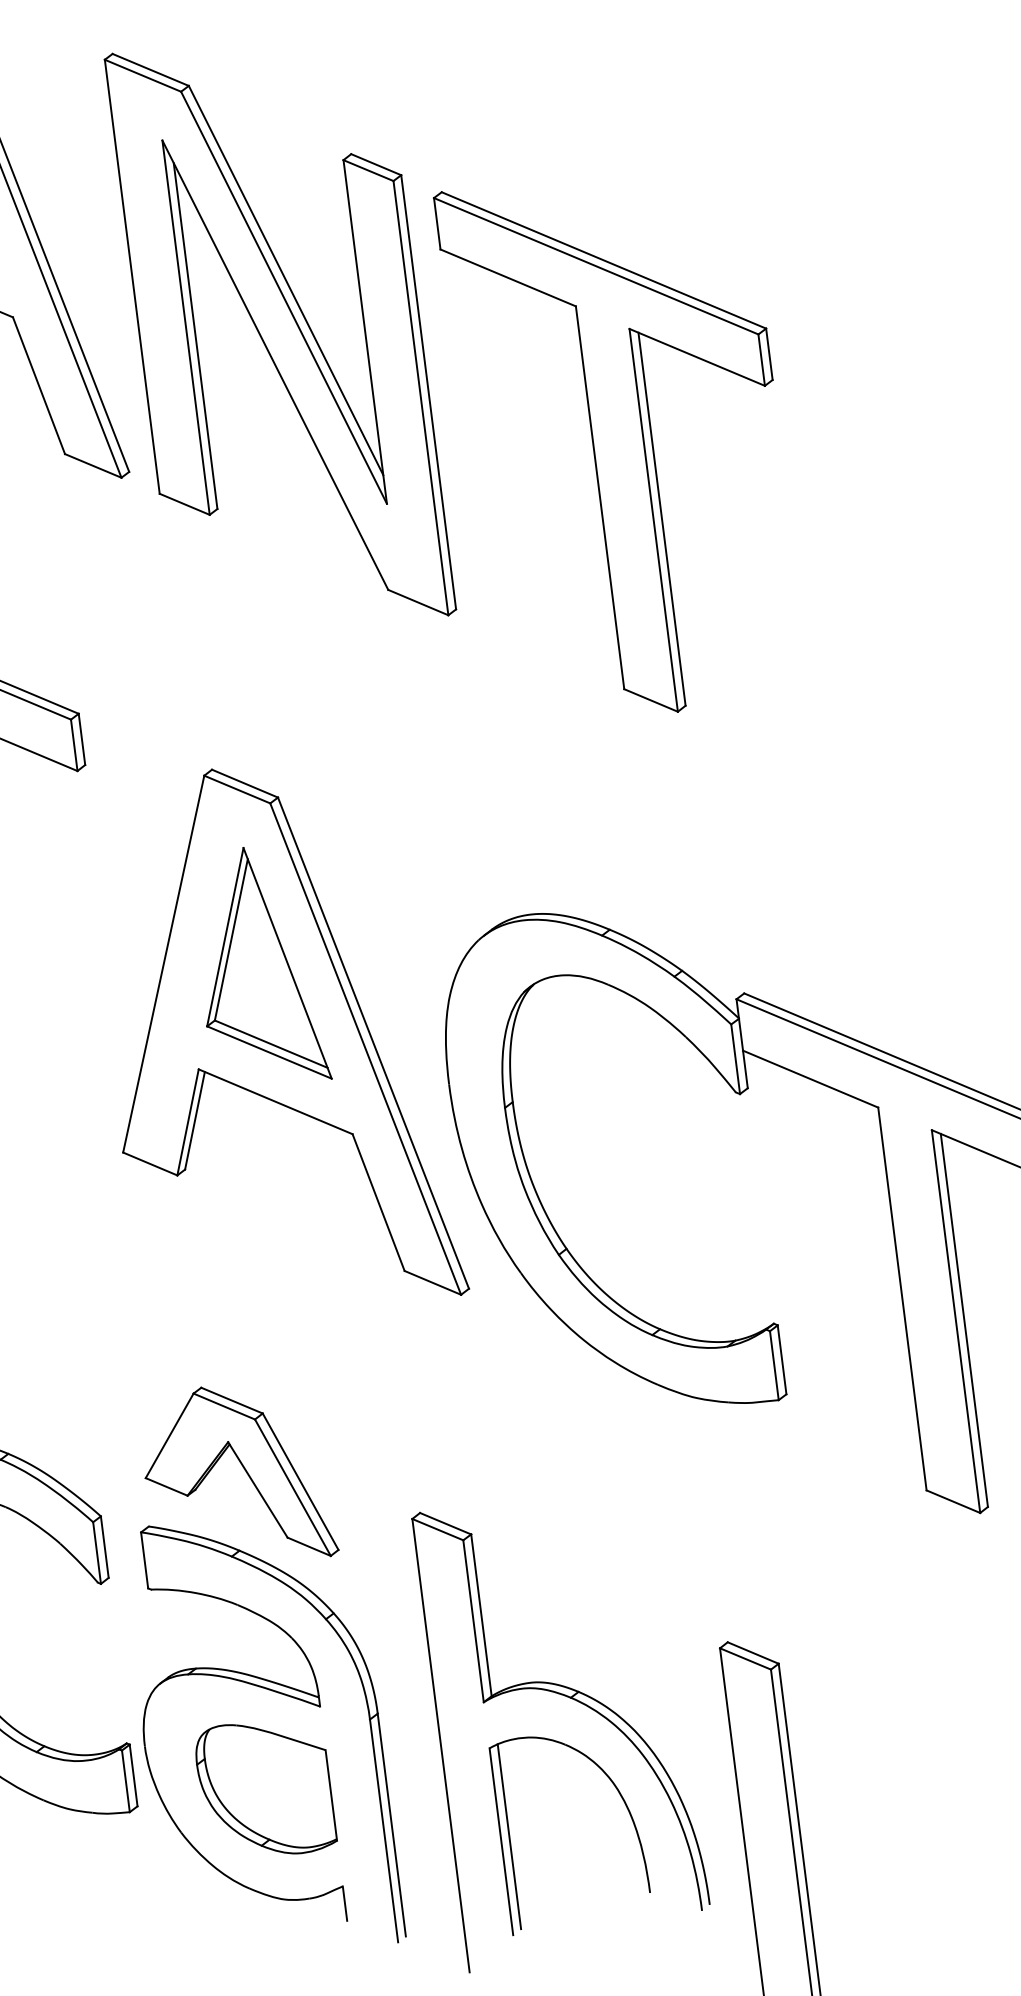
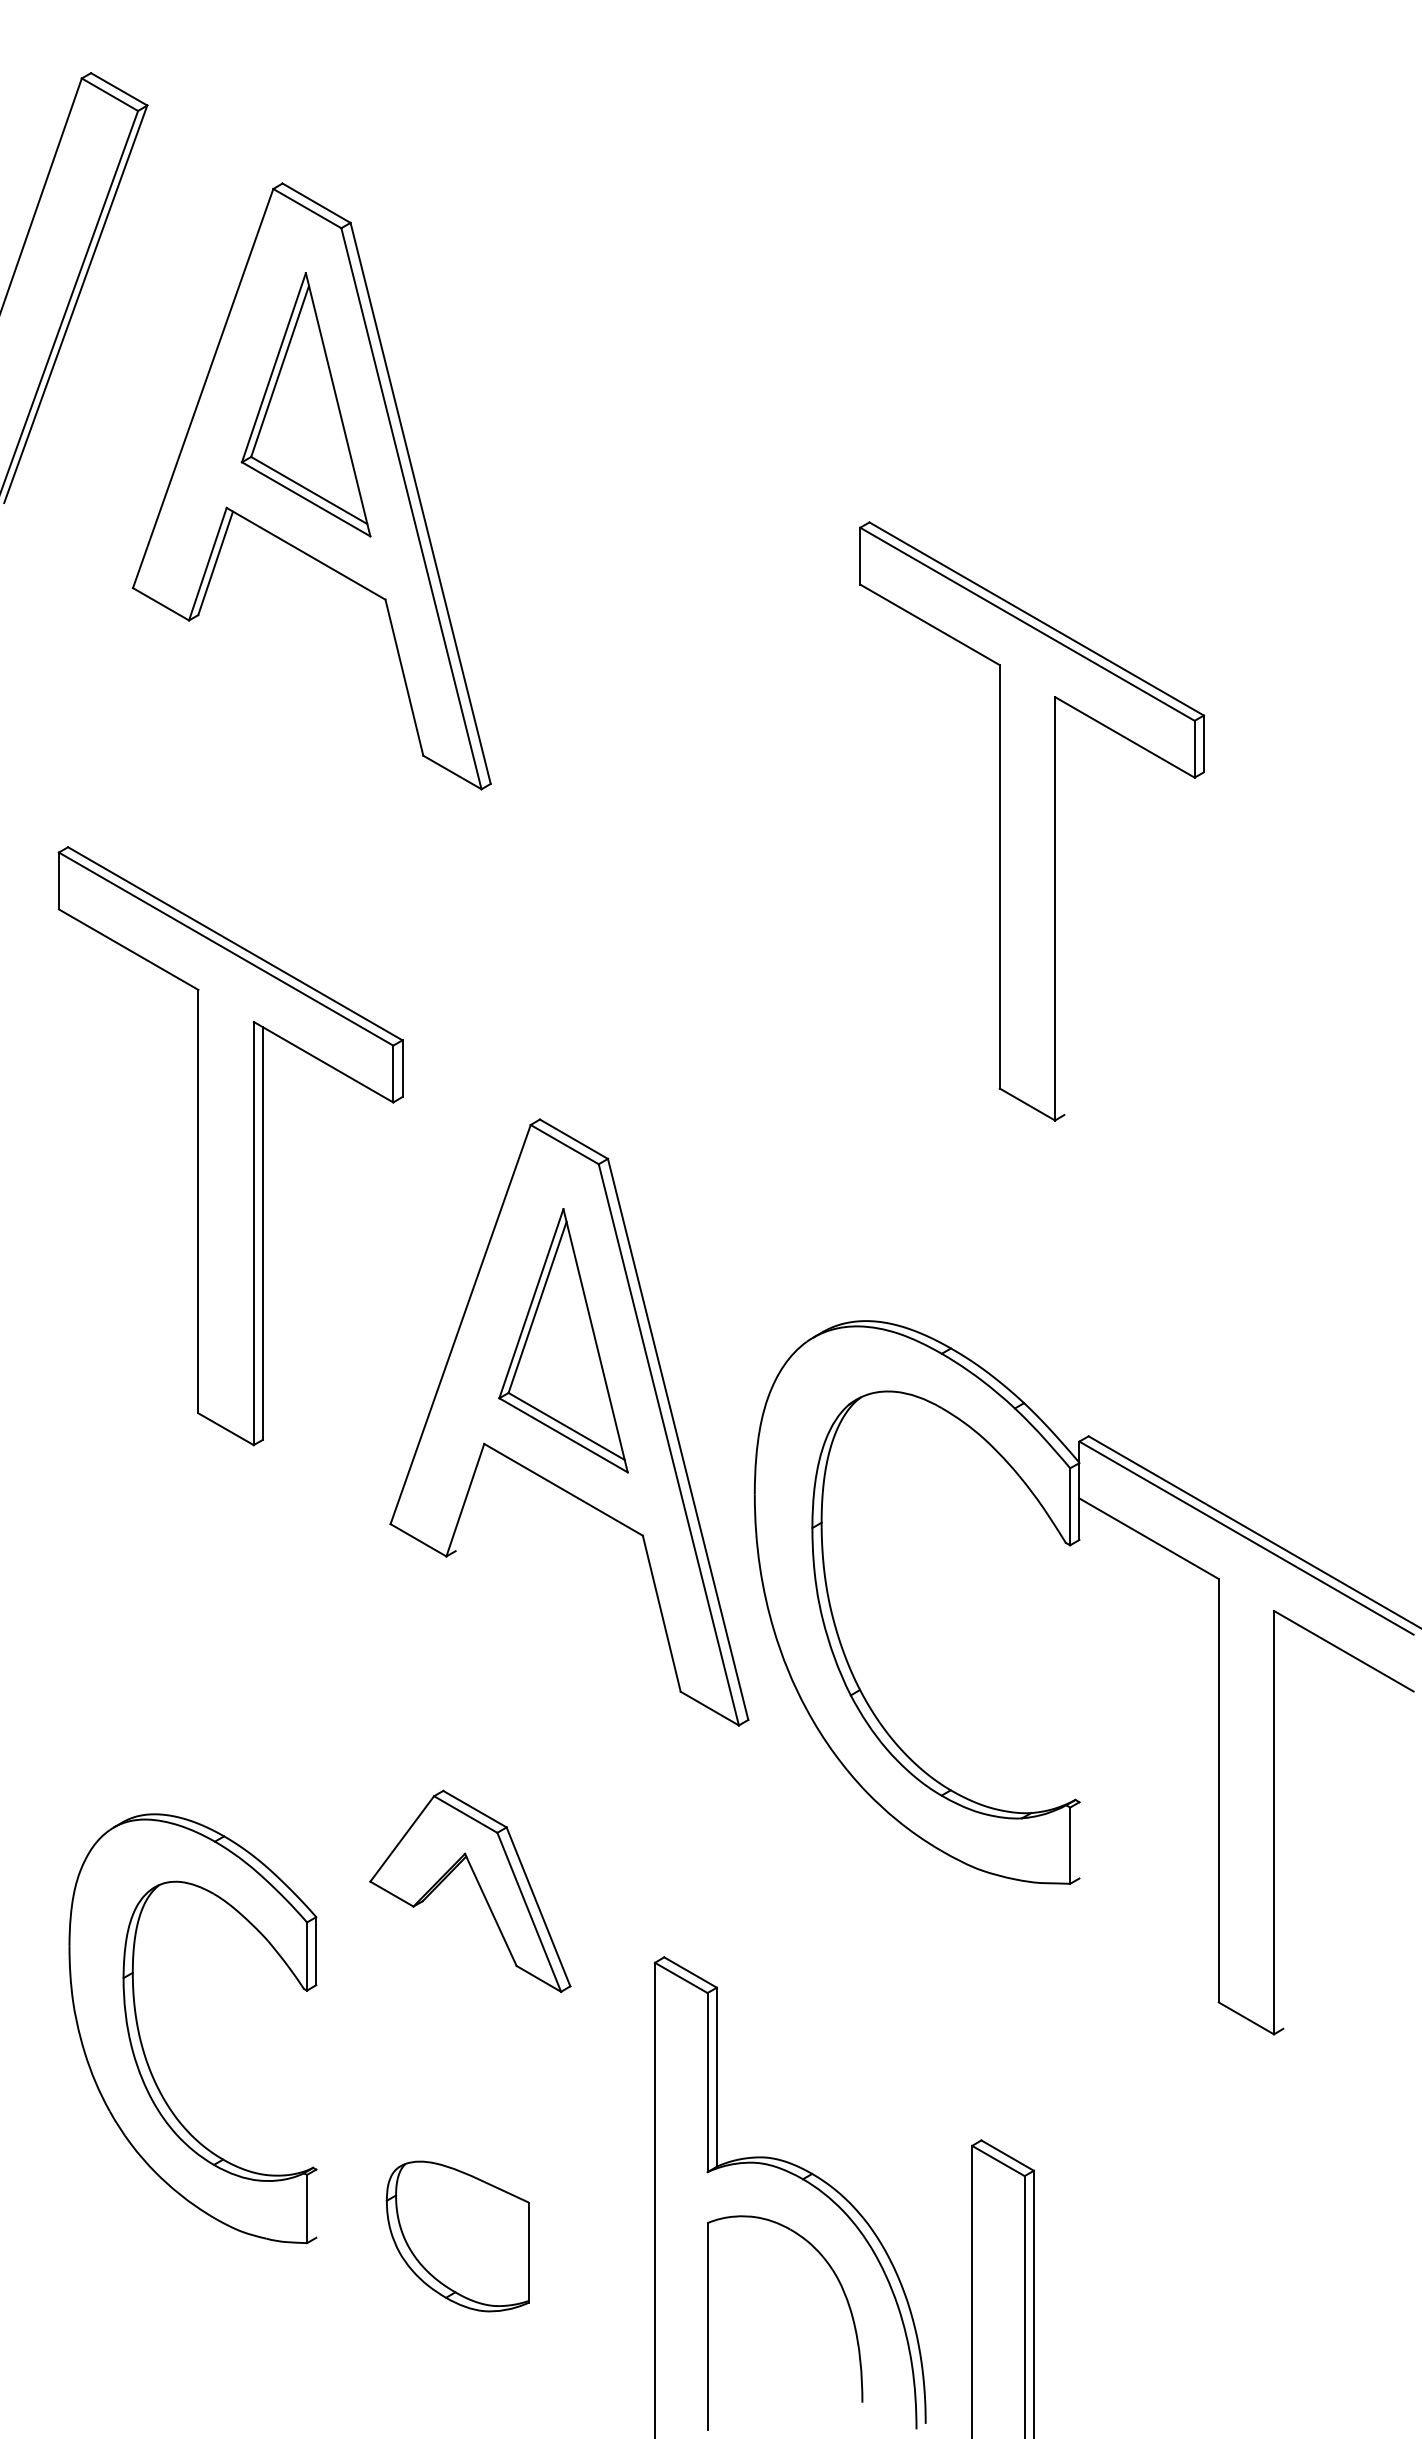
part: (279, 334) -> (673, 654), removed
line: (662, 518) -> (1064, 908), removed
line: (194, 1120) -> (472, 1499), removed
line: (964, 1320) -> (1283, 1822), removed
line: (782, 1359) -> (1079, 1840), removed
part: (276, 1692) -> (483, 2133), removed
line: (133, 1775) -> (316, 2203), removed
line: (508, 1836) -> (716, 2321), removed

